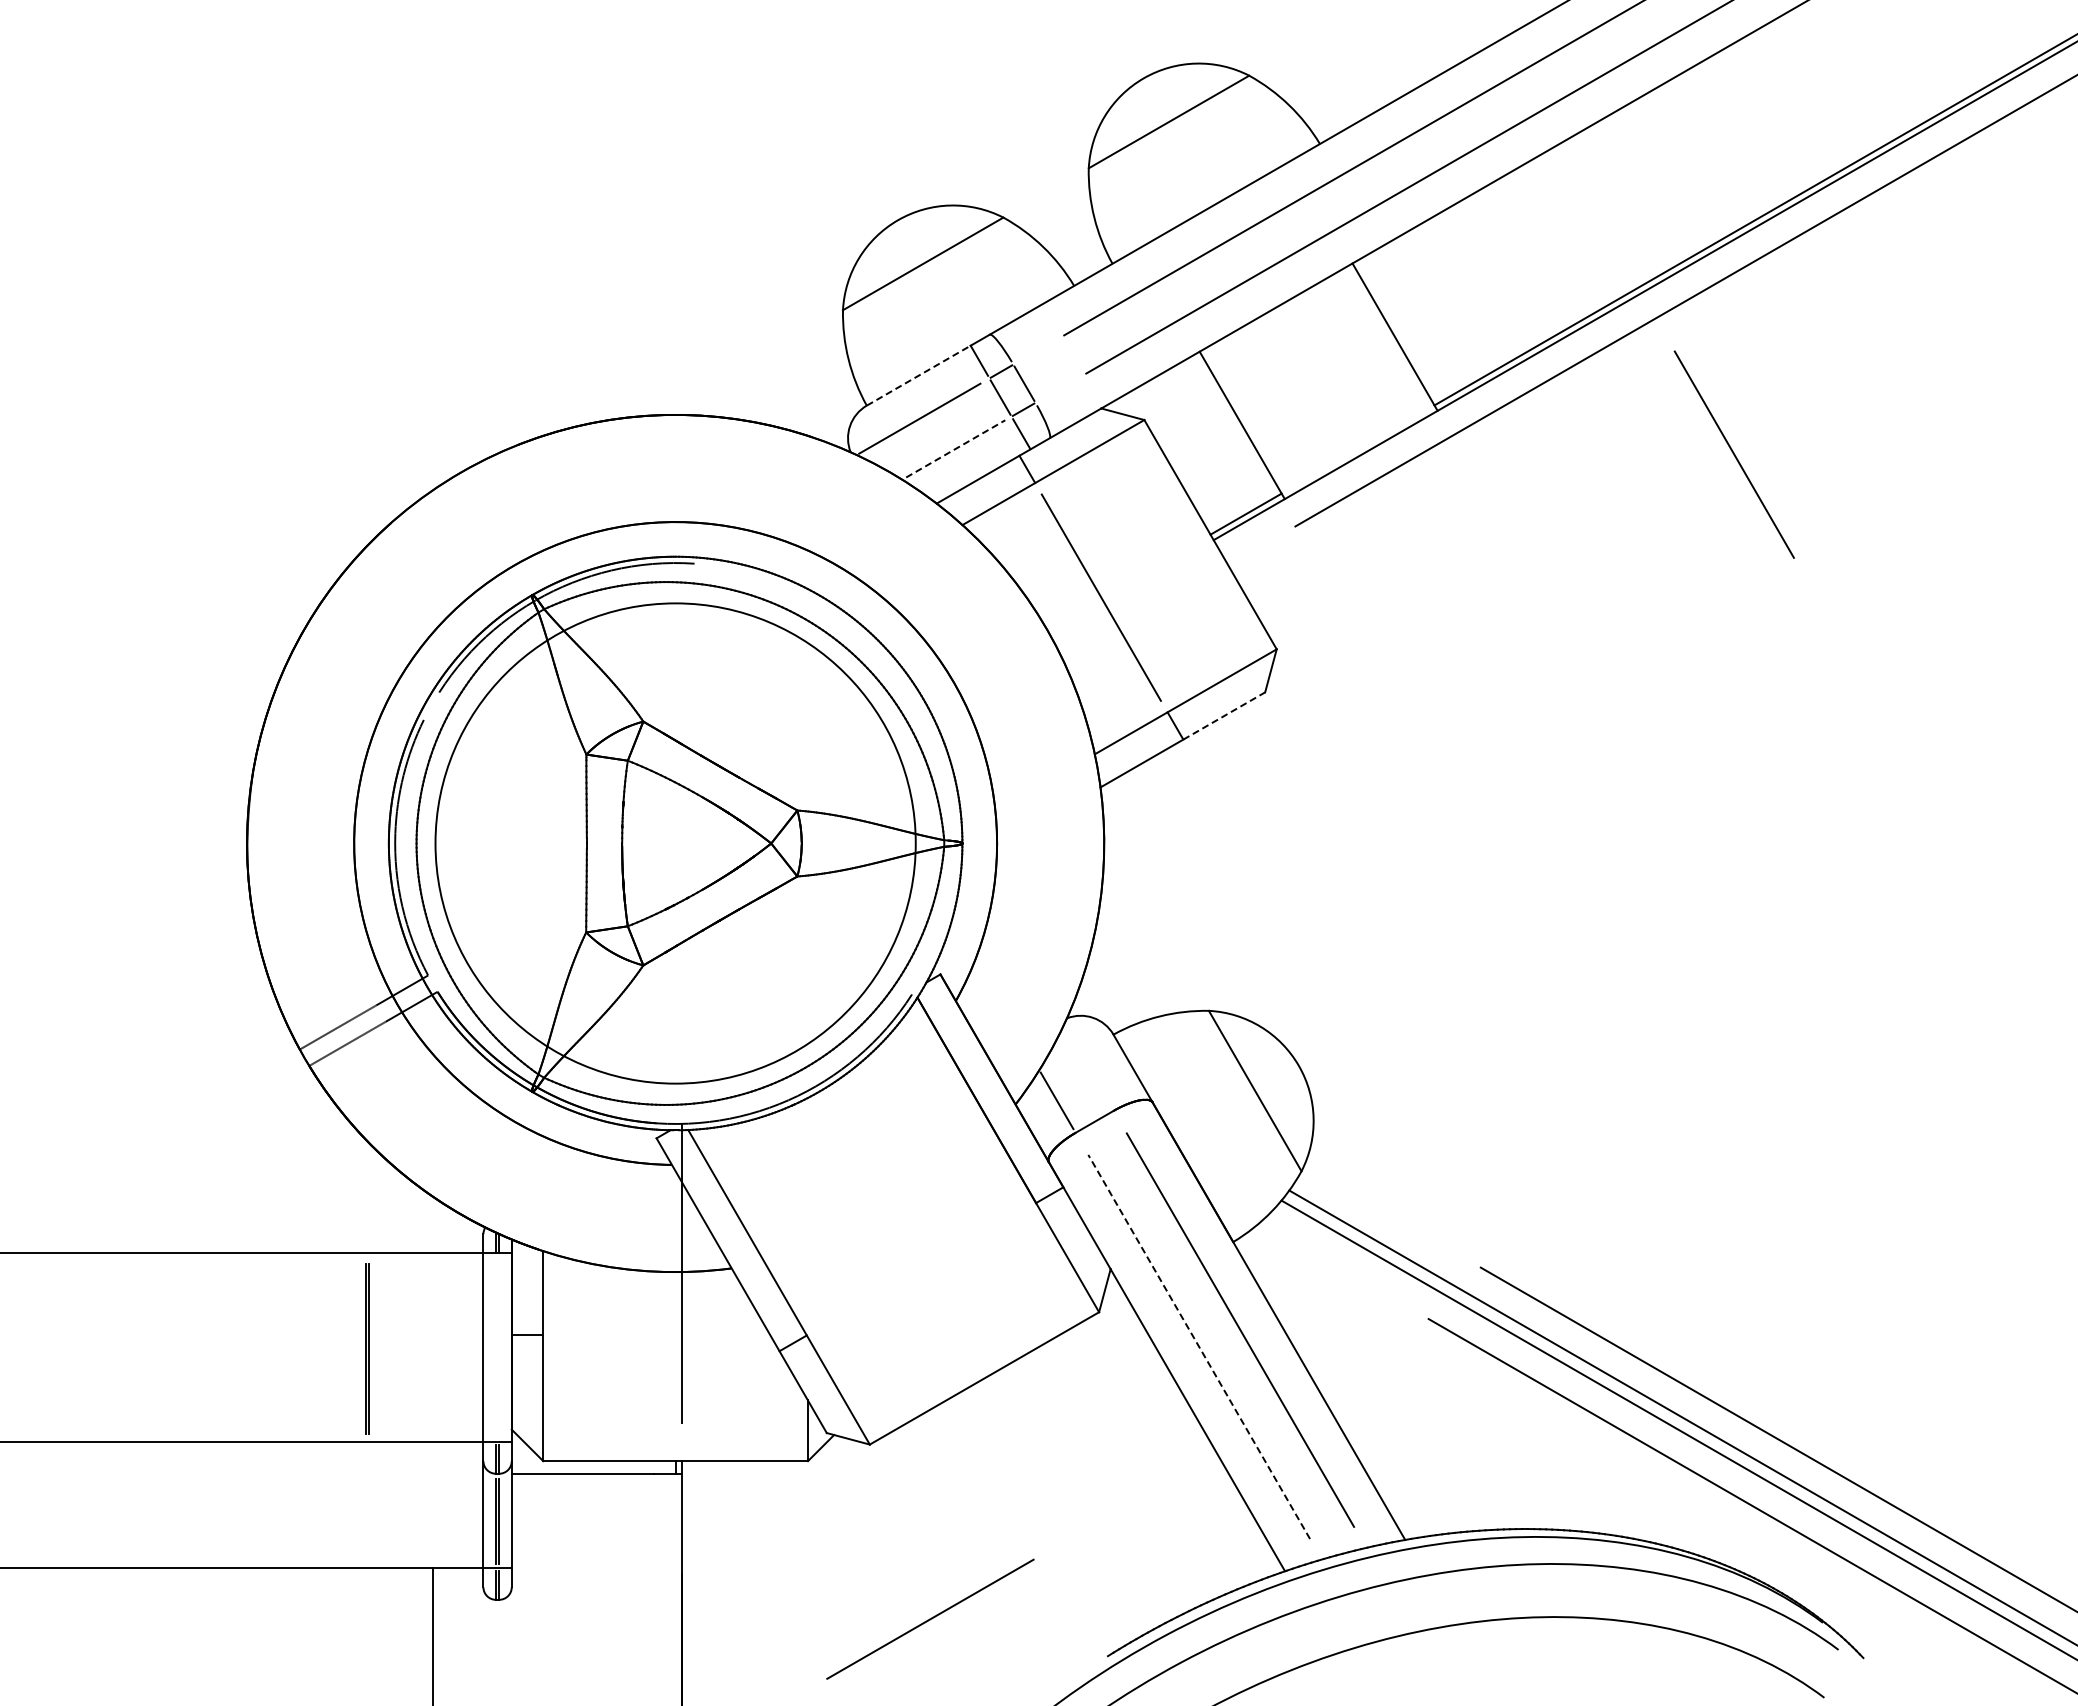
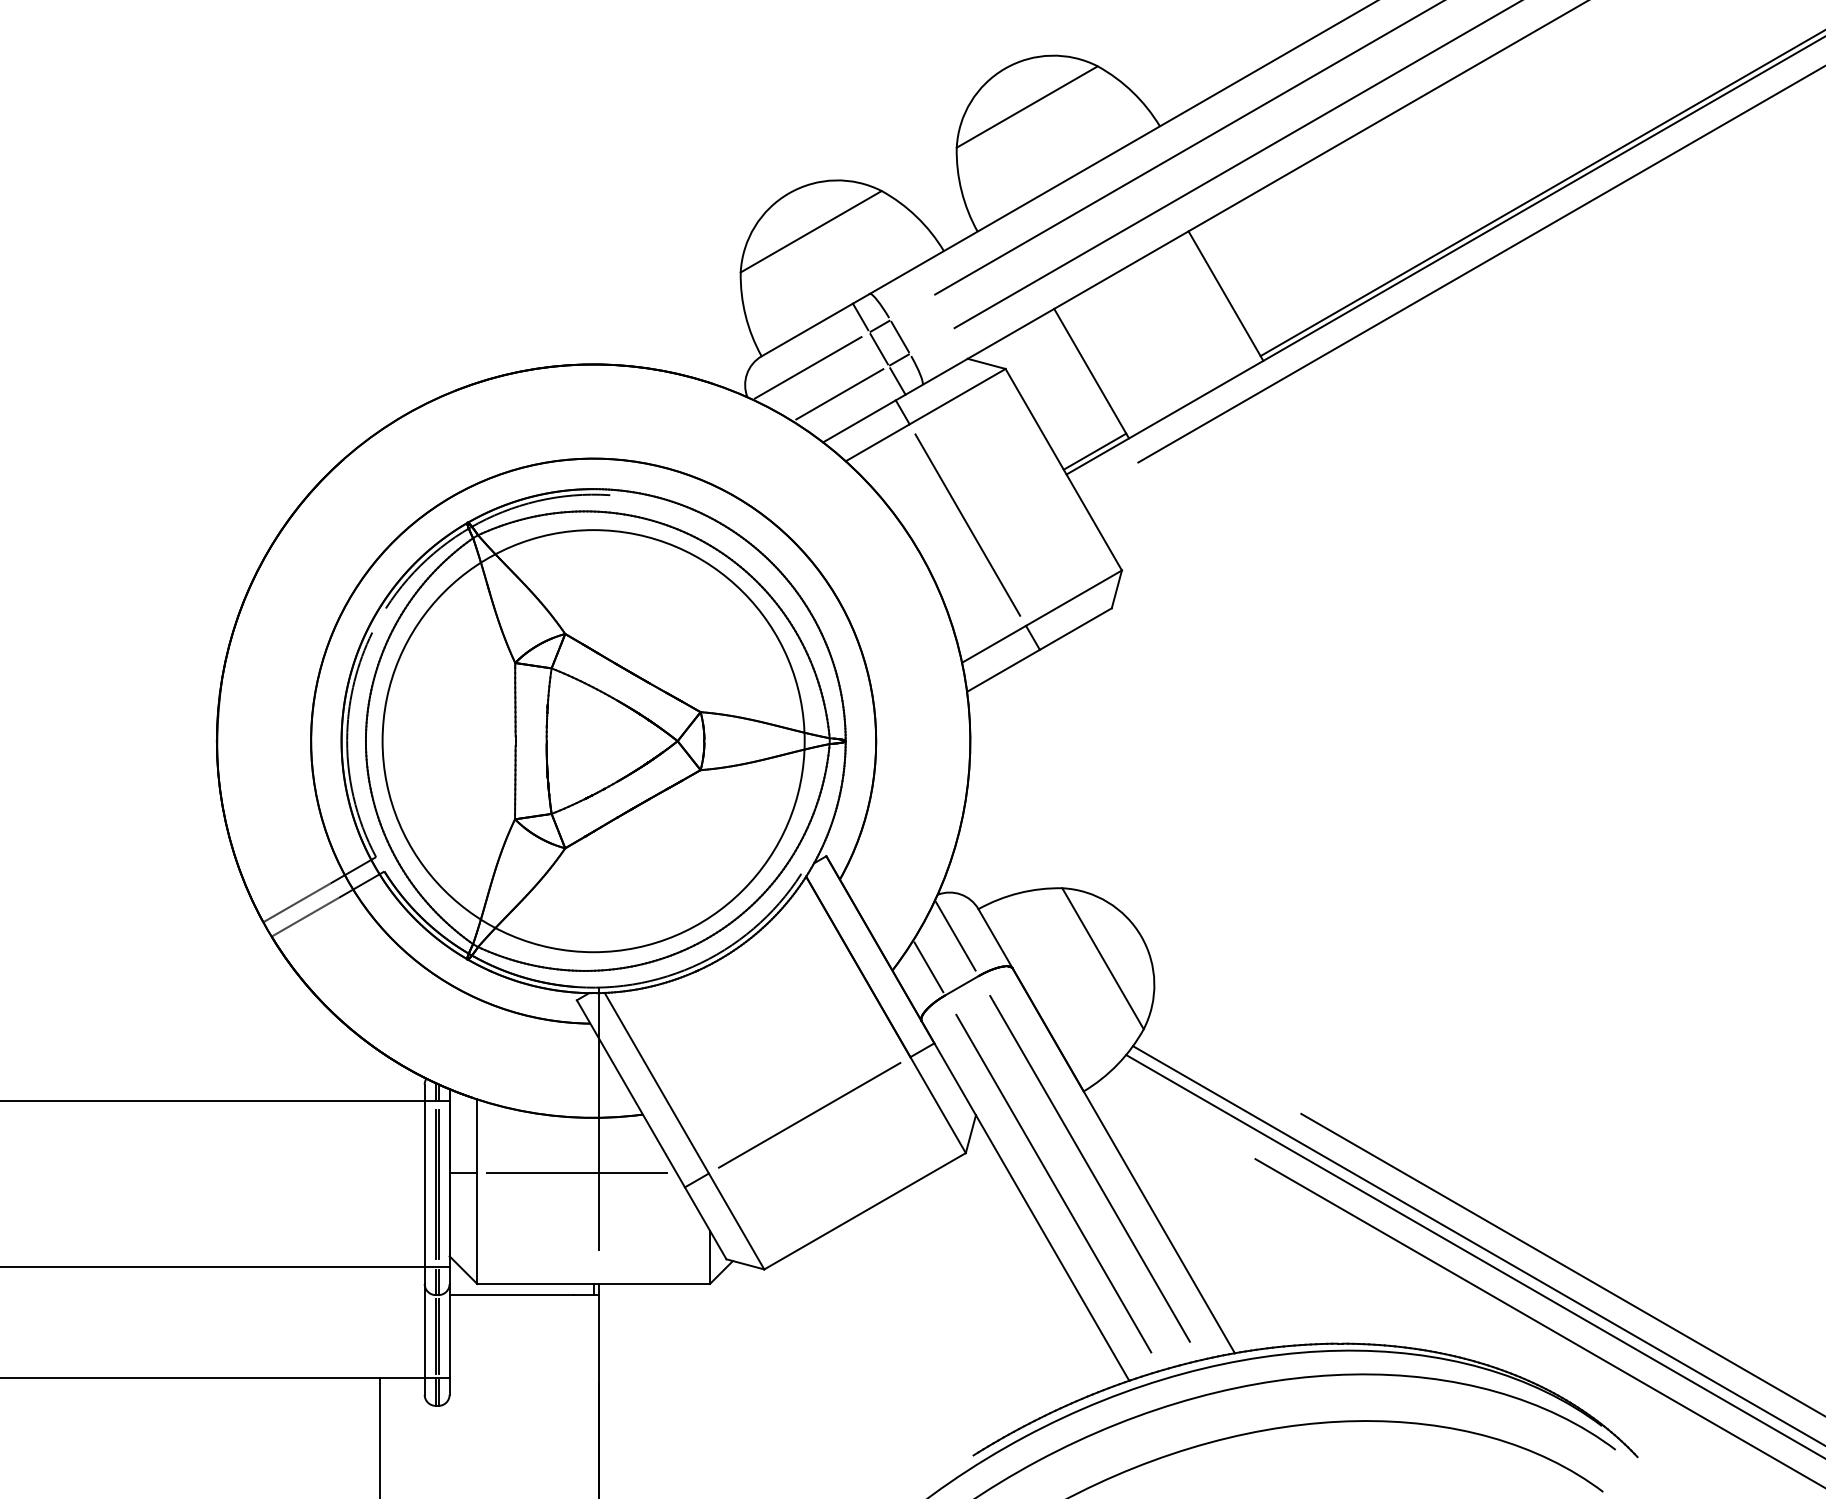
line: (918, 375) -> (807, 329), dashed -> solid
line: (956, 448) -> (840, 393), dashed -> solid
line: (1733, 454) -> (1523, 399), removed
line: (1224, 715) -> (1076, 628), dashed -> solid
line: (1087, 1065) -> (955, 936), added
line: (656, 1335) -> (576, 1173), added
line: (1199, 1346) -> (1054, 1183), dashed -> solid
line: (366, 1348) -> (436, 1184), moved
line: (930, 1618) -> (809, 1114), moved

